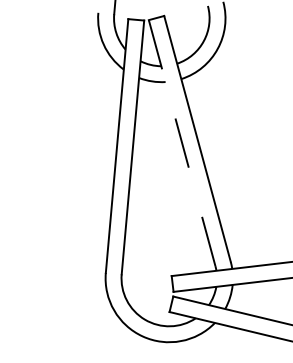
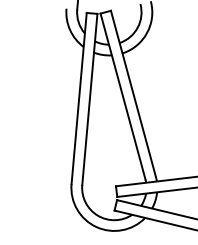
line: (182, 142) -> (123, 96), dashed -> solid

